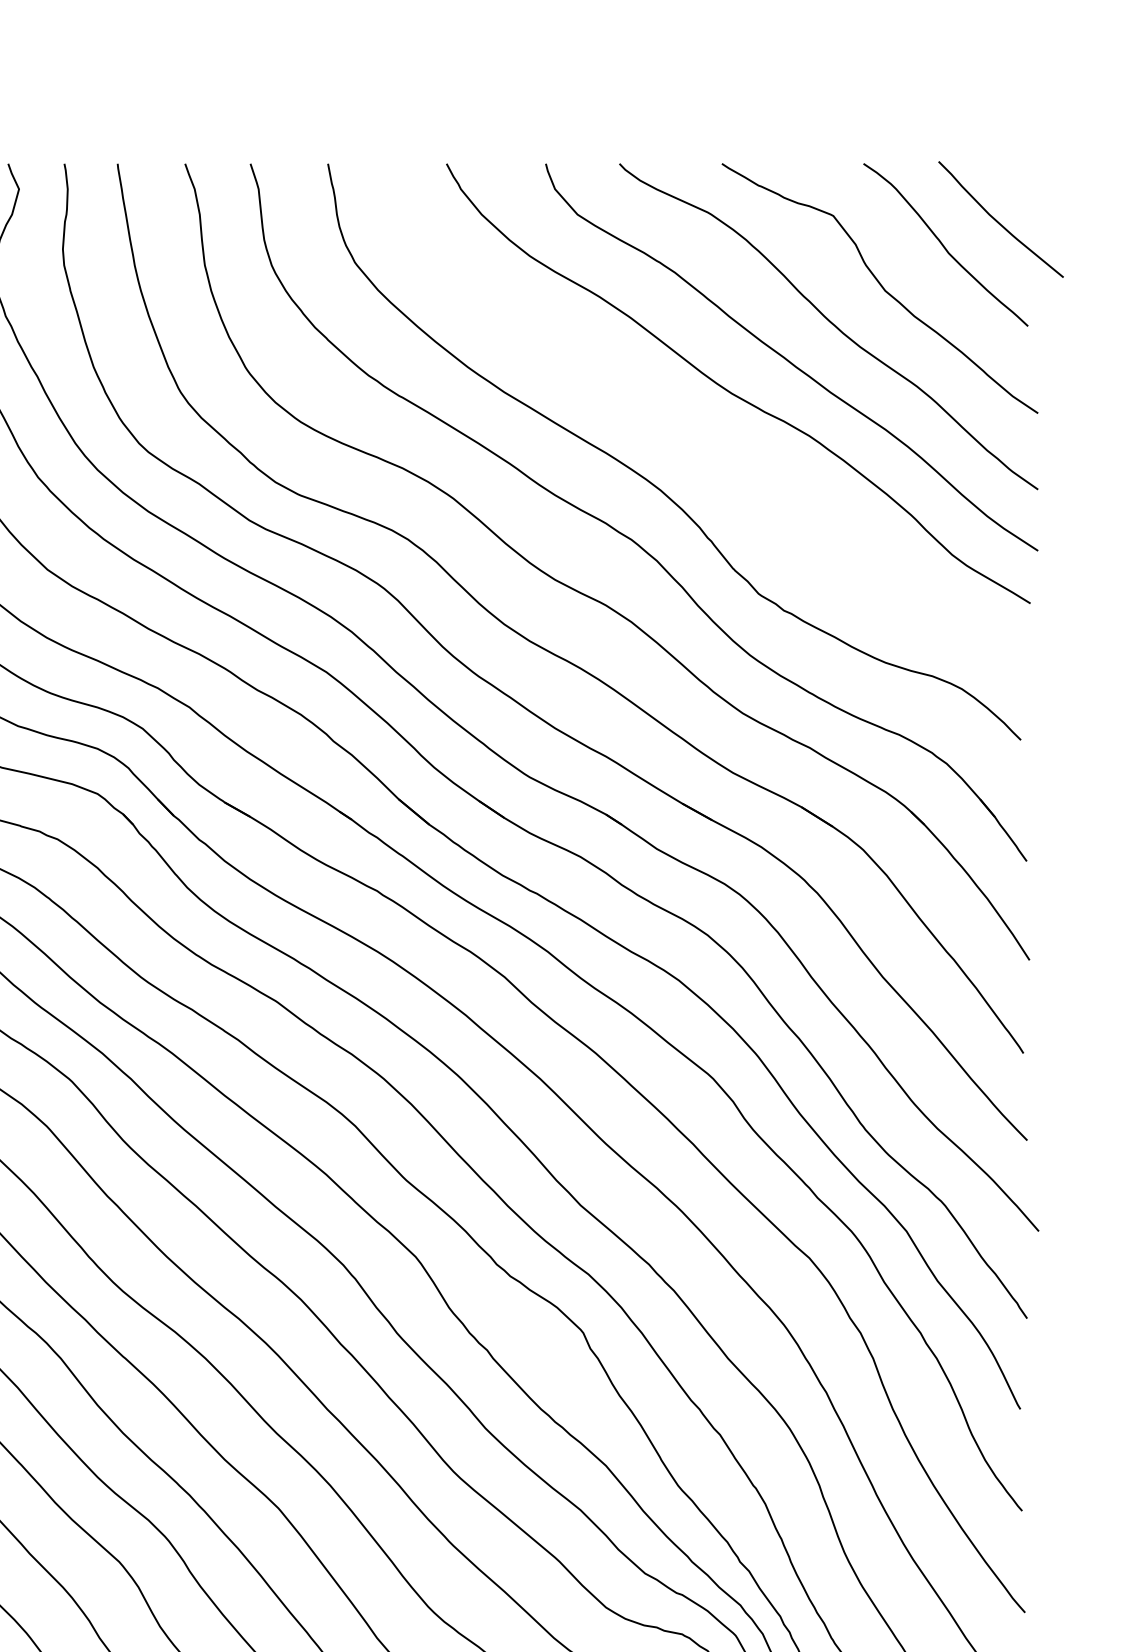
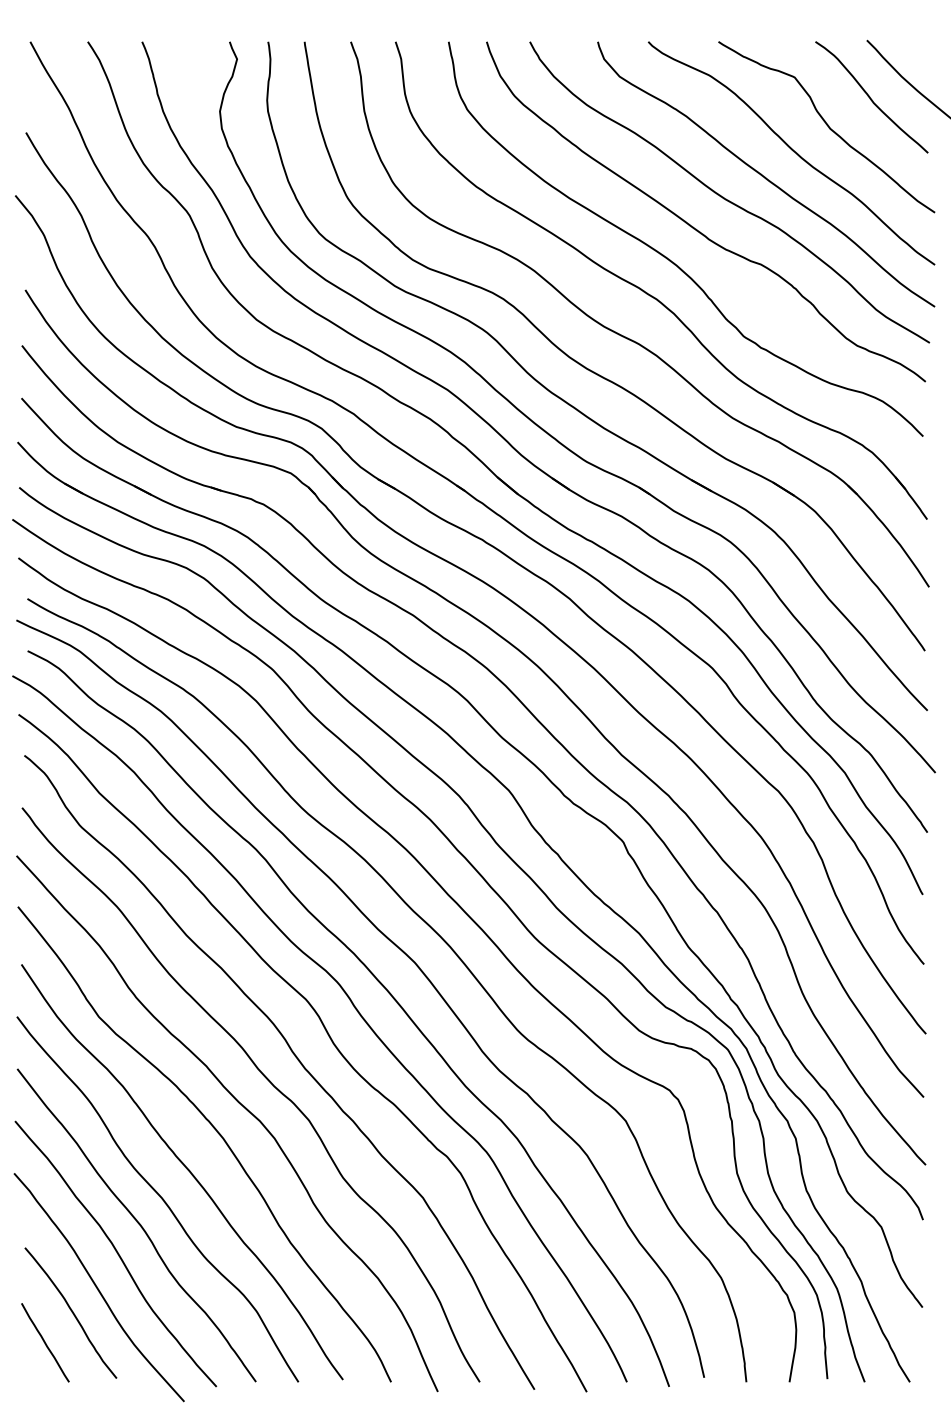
curve: (689, 436) -> (696, 228), added

